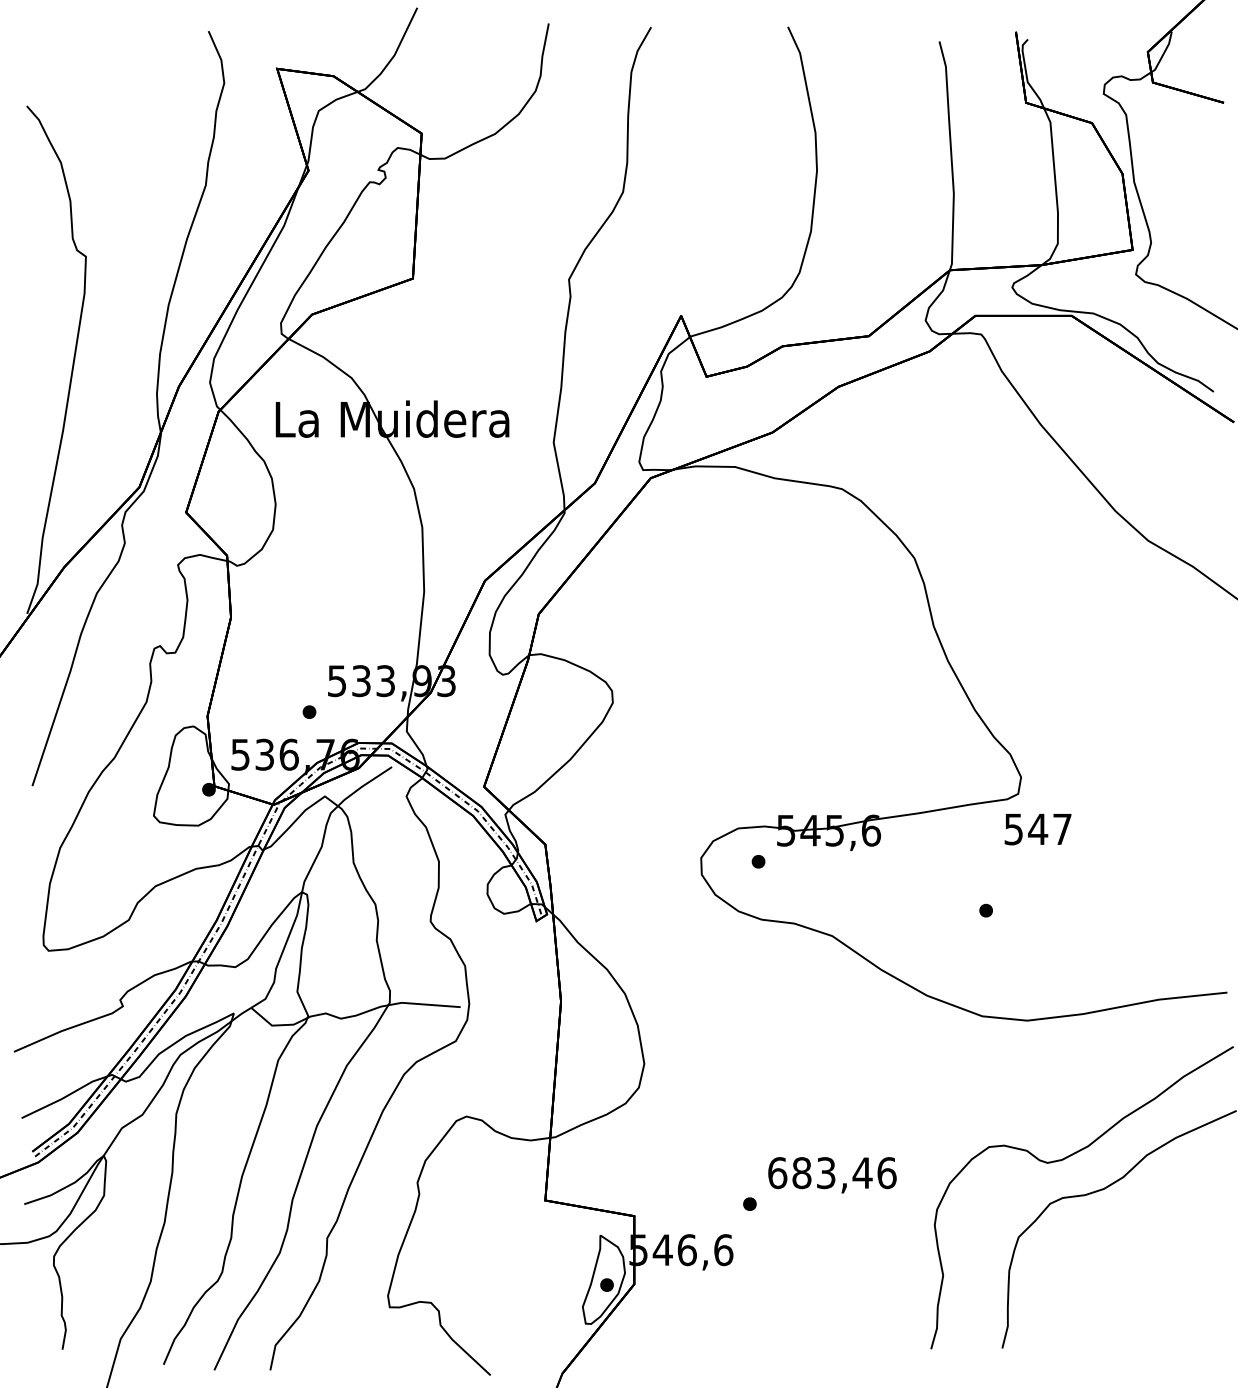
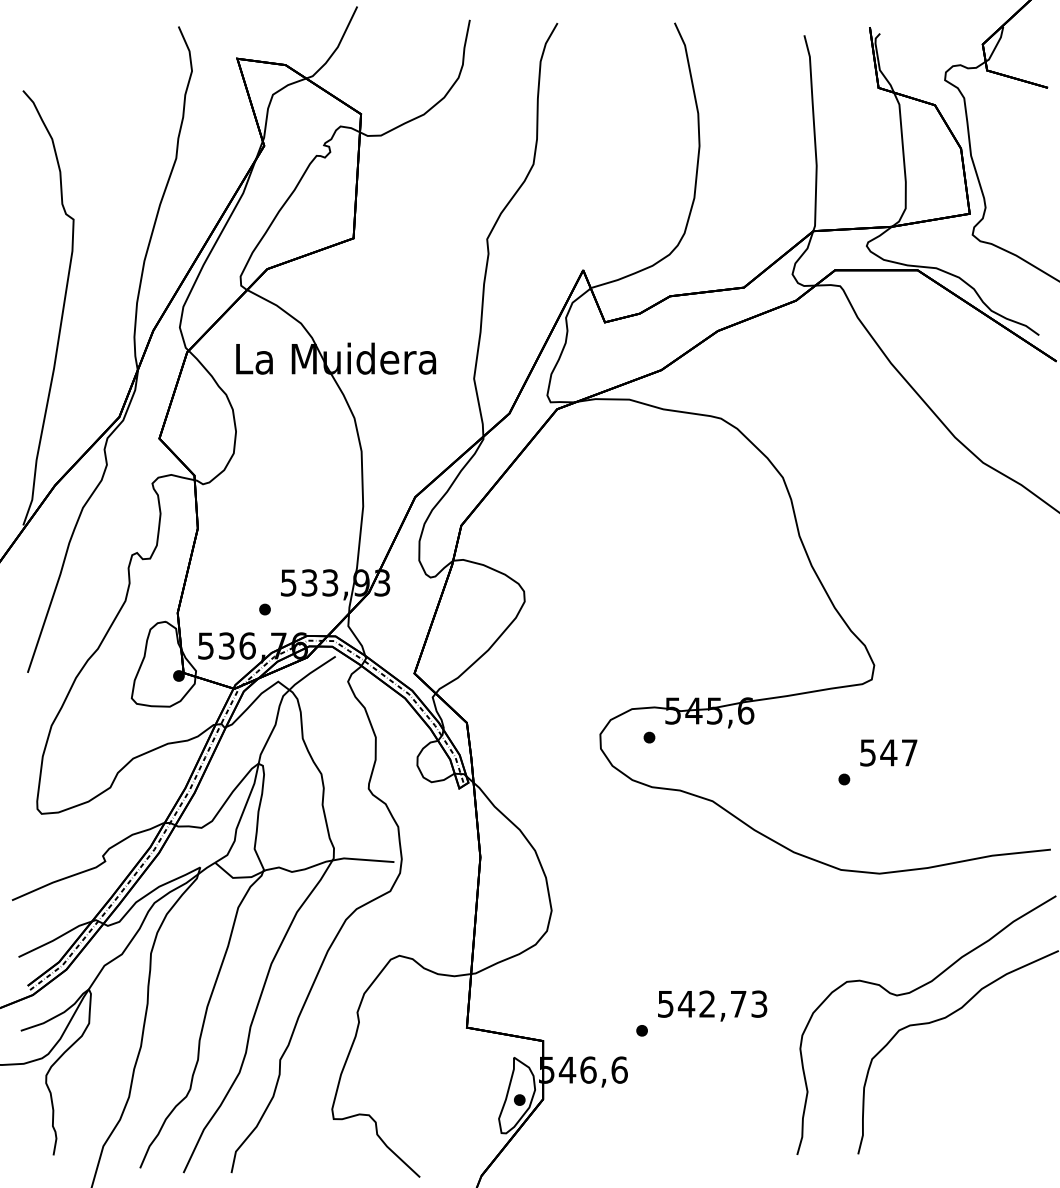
text: (1037, 828) -> (888, 752), moved
text: (832, 1172) -> (712, 1003), 683,46 -> 542,73

